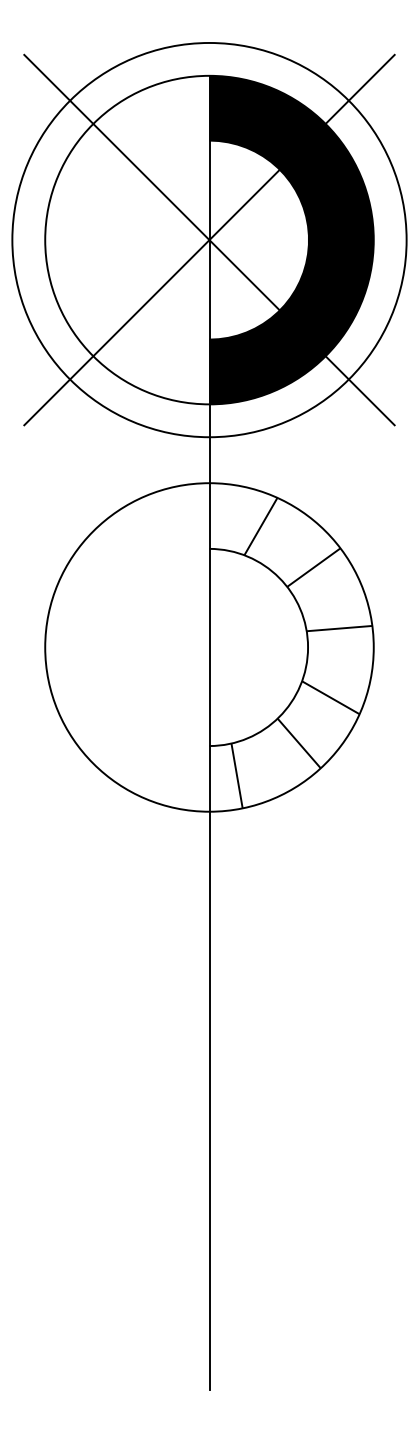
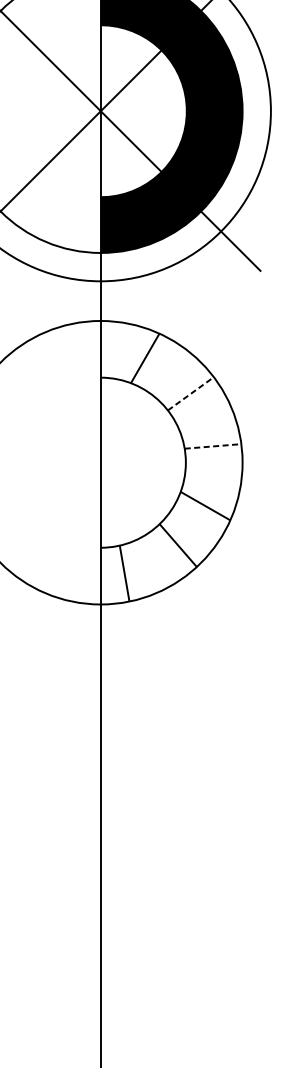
line: (313, 567) -> (190, 393), solid -> dashed
line: (339, 628) -> (213, 446), solid -> dashed

